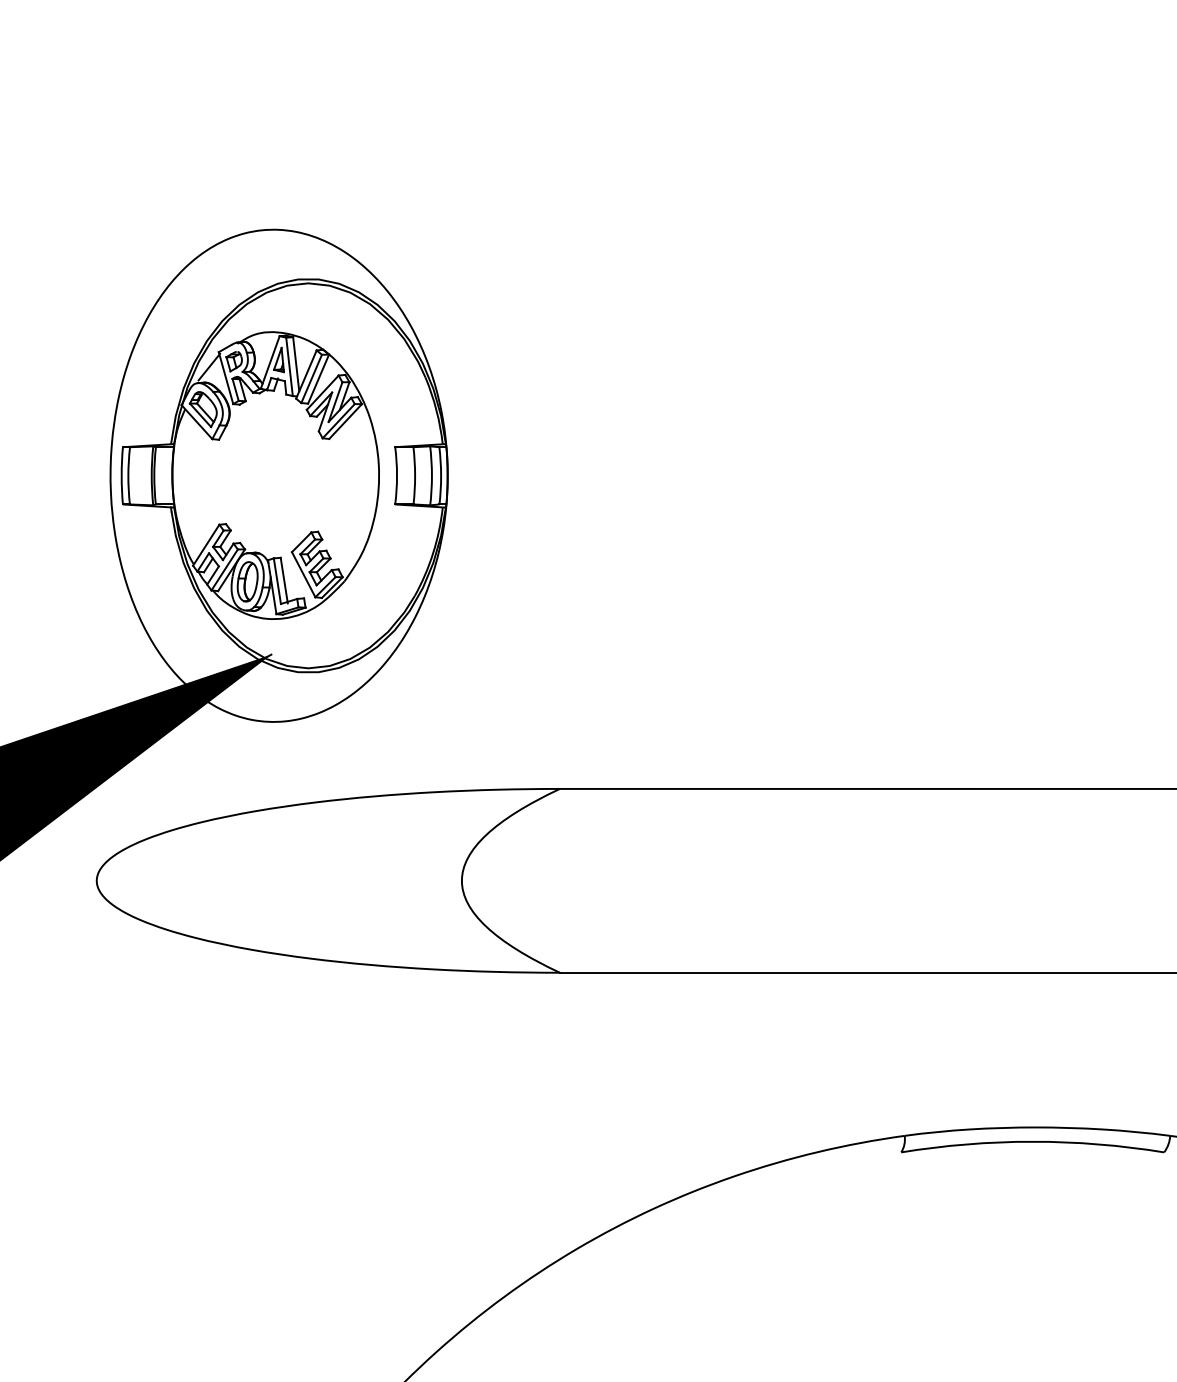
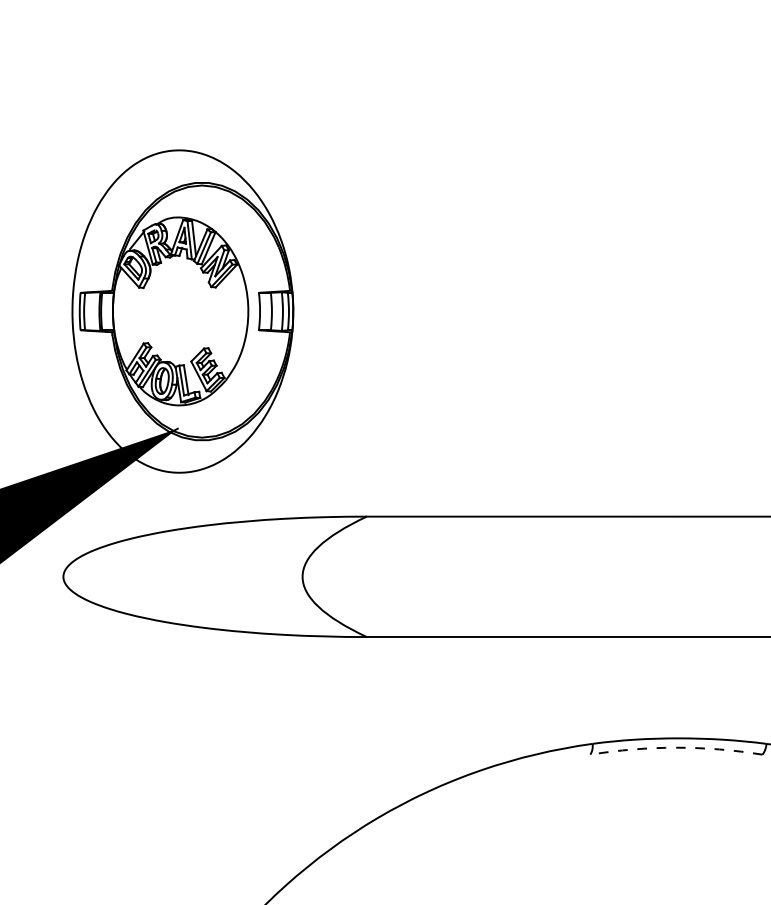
arc: (1032, 1141) -> (676, 747), solid -> dashed

